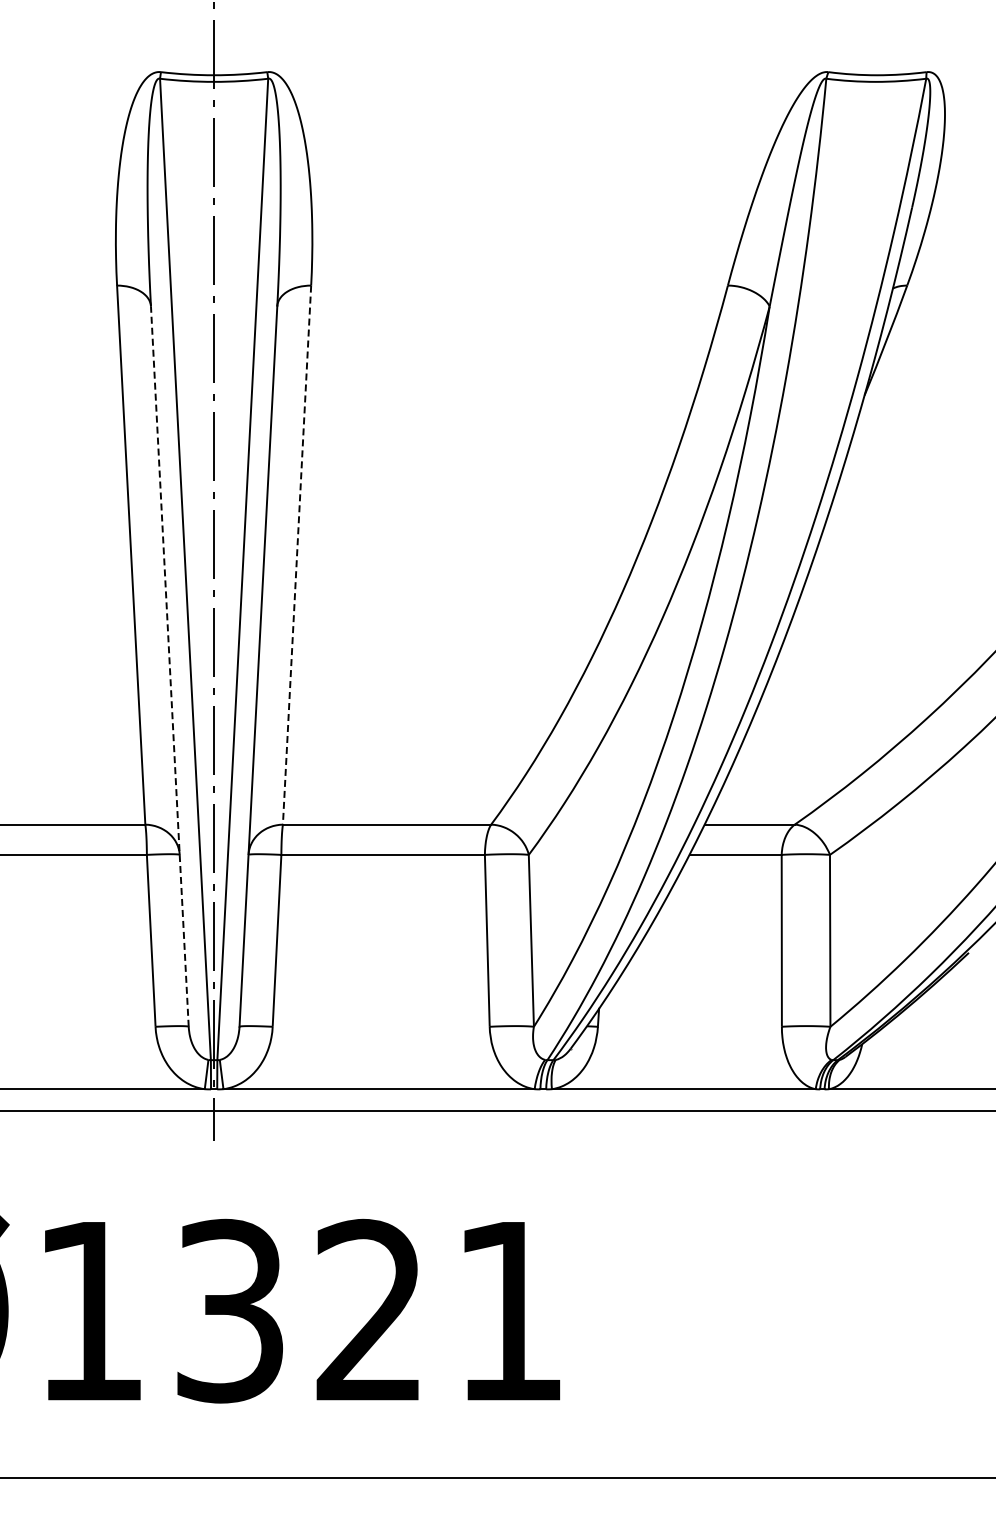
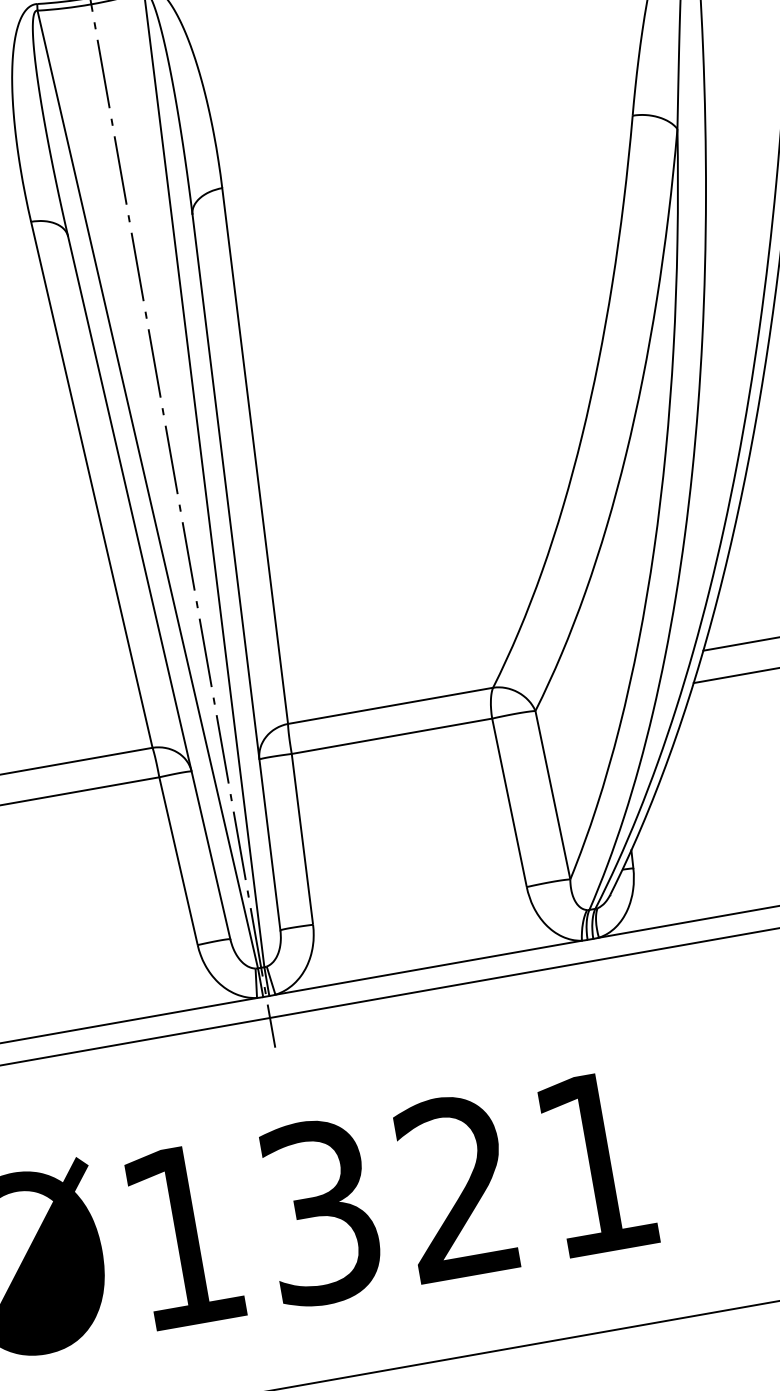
line: (297, 555) -> (255, 456), dashed -> solid
line: (169, 666) -> (148, 587), dashed -> solid

